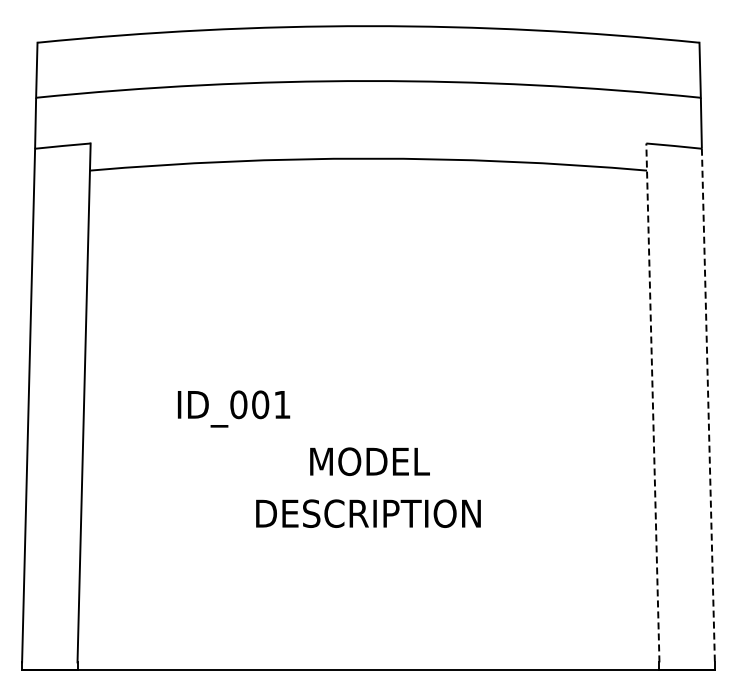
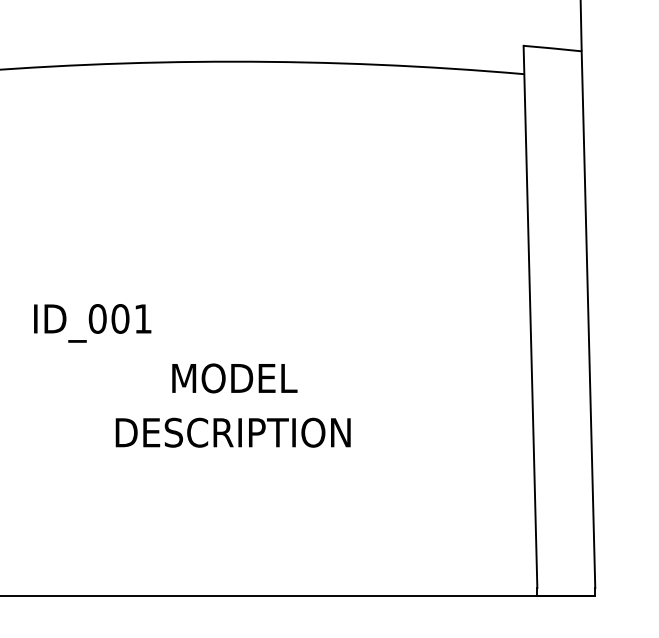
line: (652, 402) -> (530, 316), dashed -> solid
line: (708, 405) -> (588, 319), dashed -> solid

